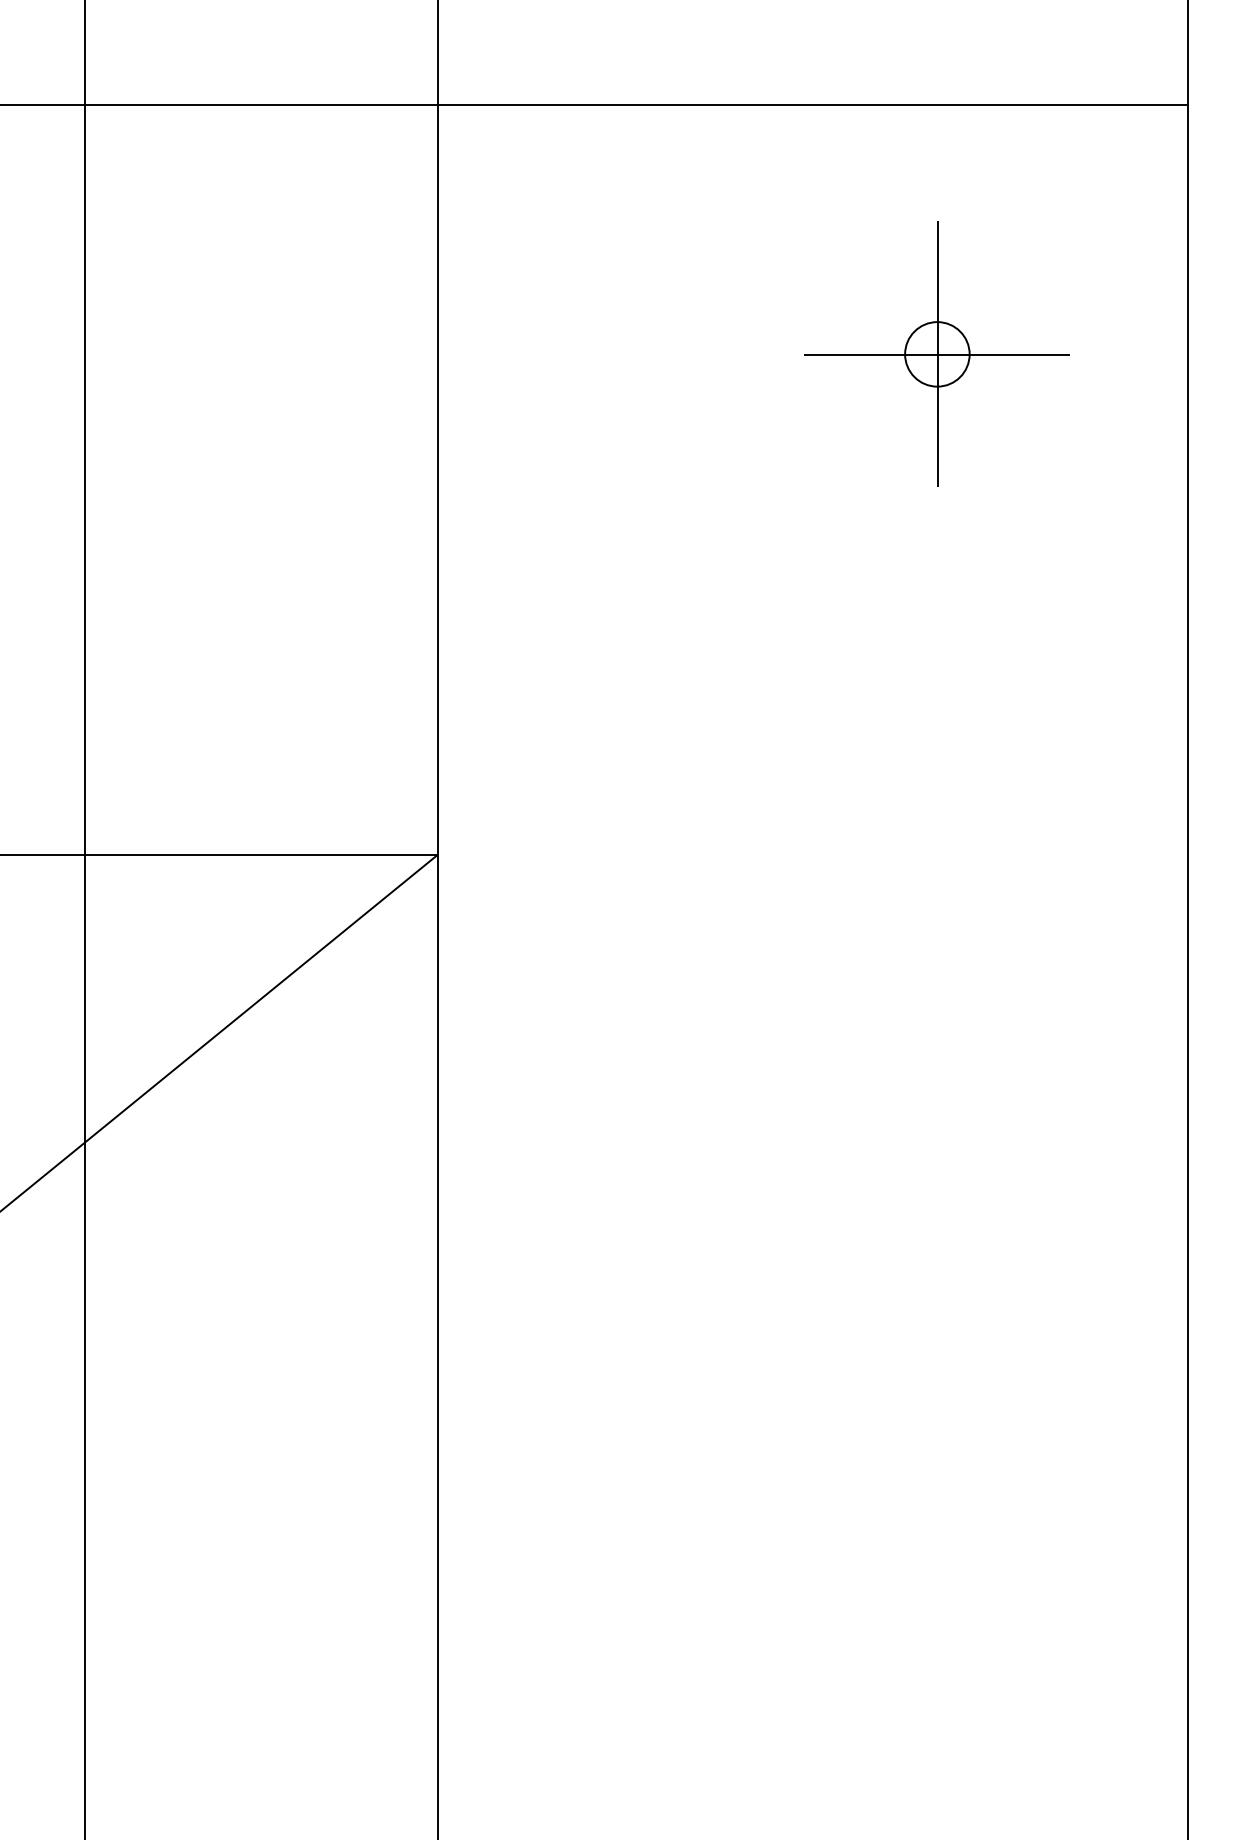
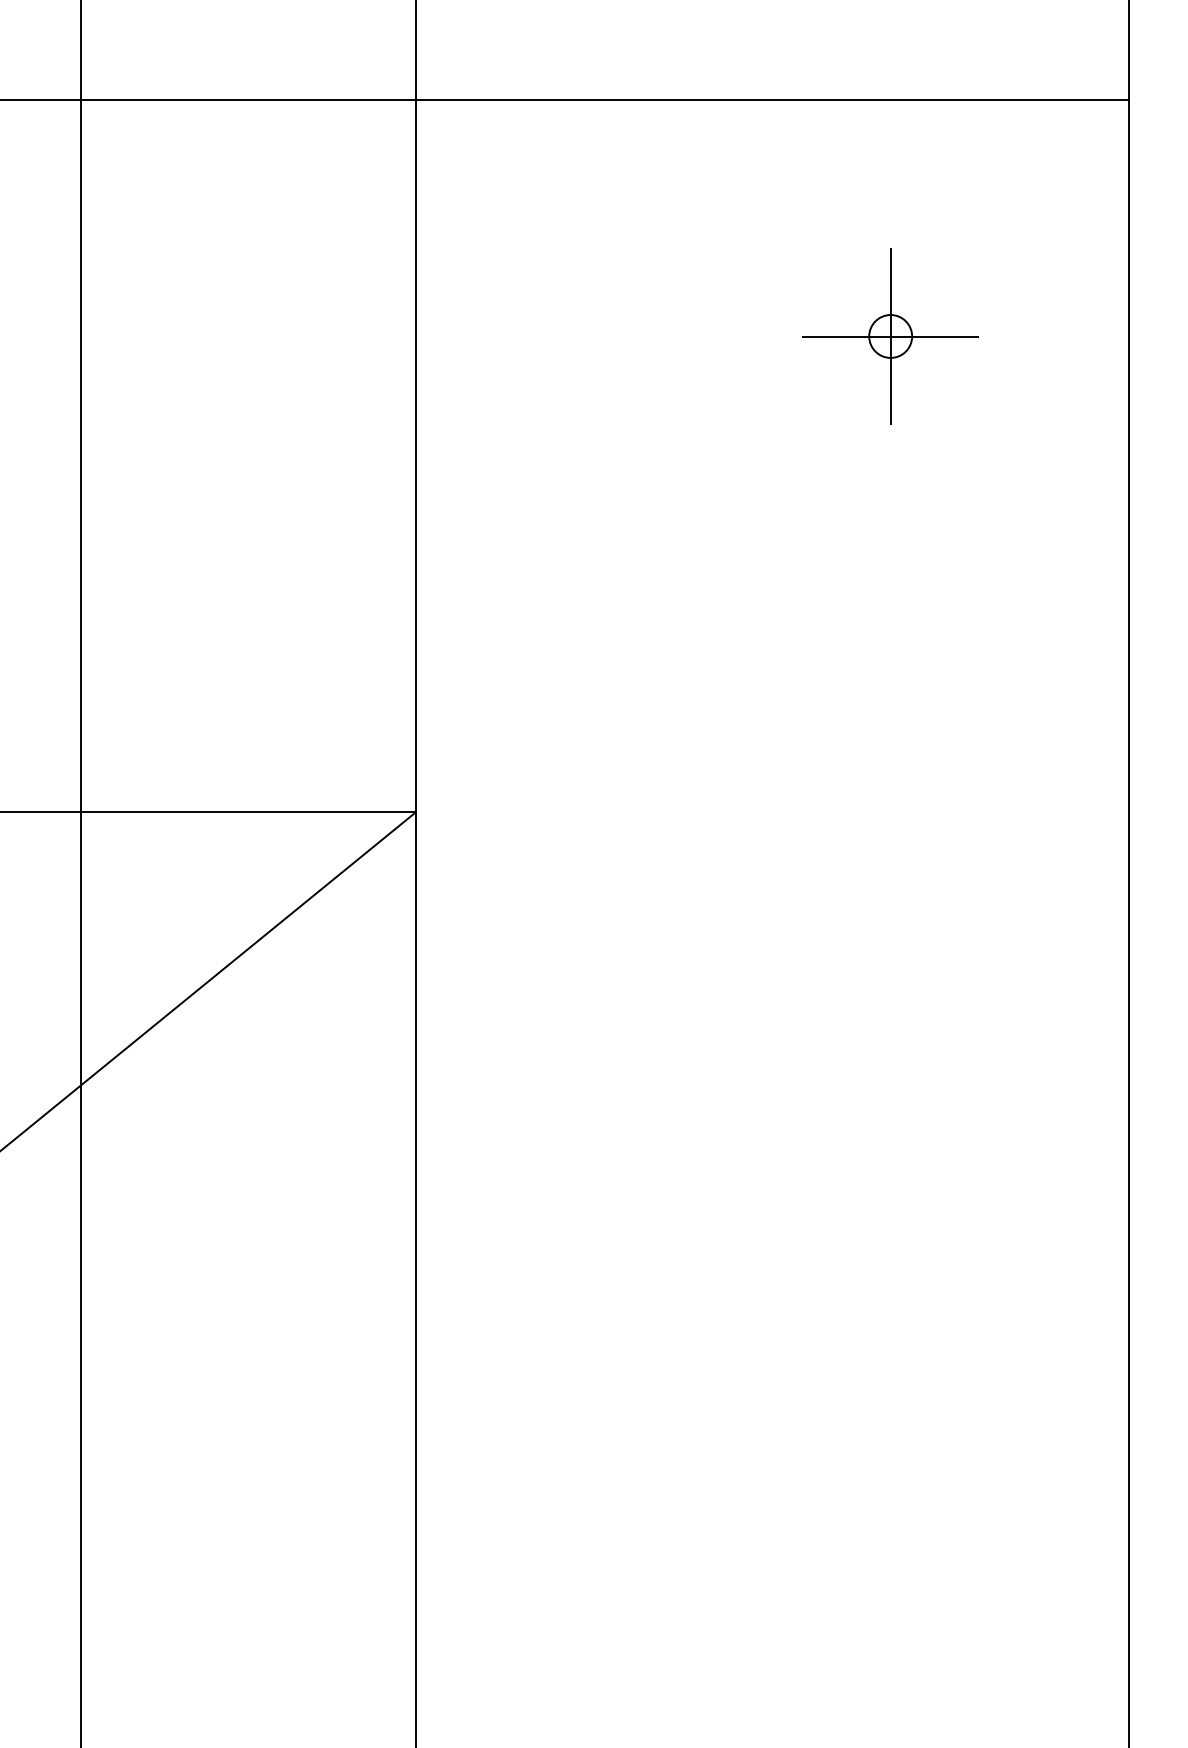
part: (936, 353) -> (889, 335), size x0.7

